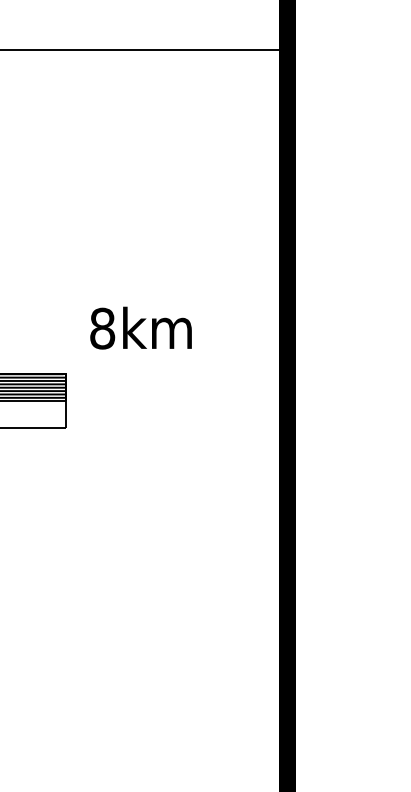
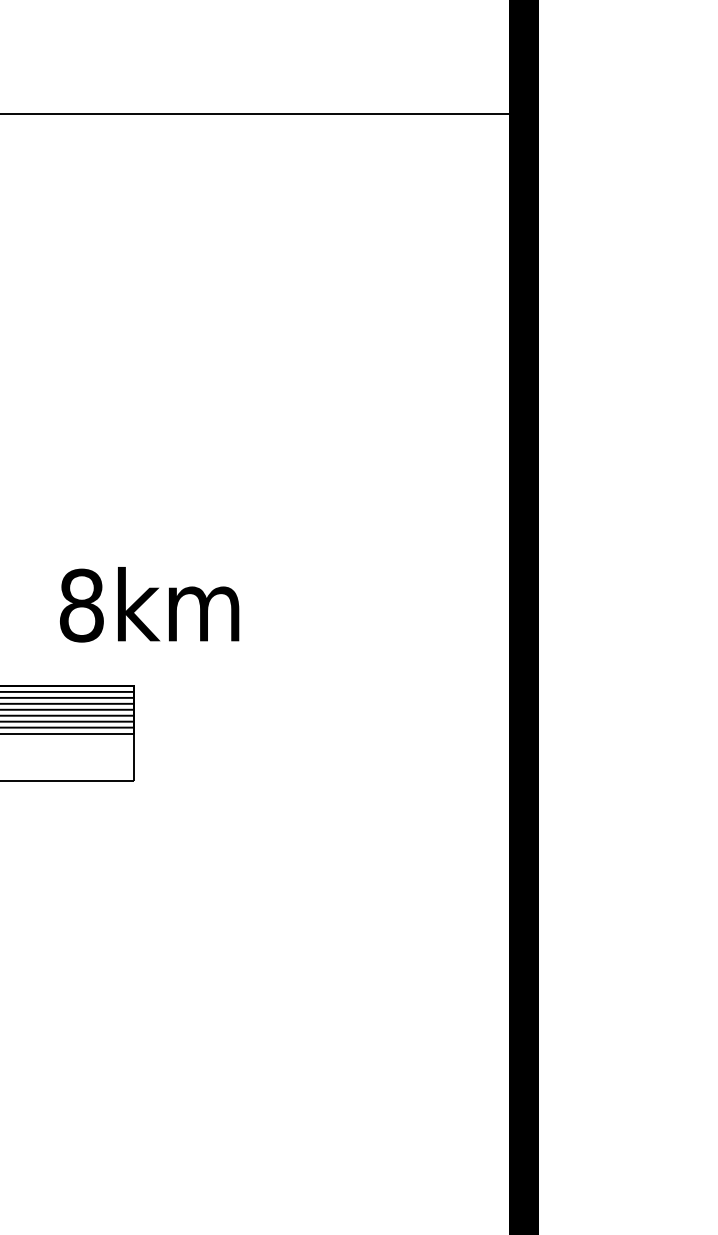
text: (140, 327) -> (148, 603), moved

